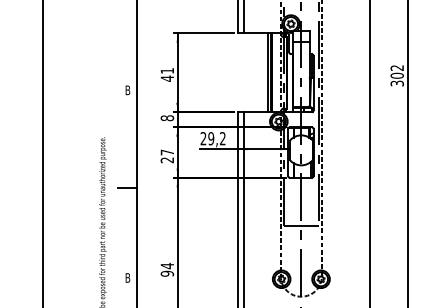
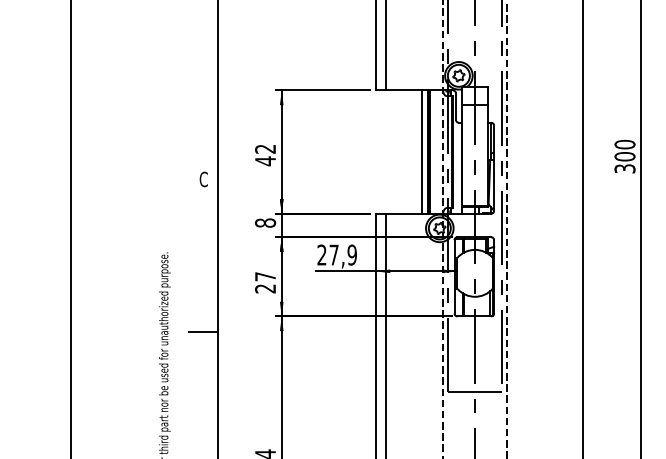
text: (396, 68) -> (623, 145), 302 -> 300
text: (166, 70) -> (264, 148), 41 -> 42
text: (127, 90) -> (203, 179), B -> C
text: (216, 138) -> (342, 254), 29,2 -> 27,9

